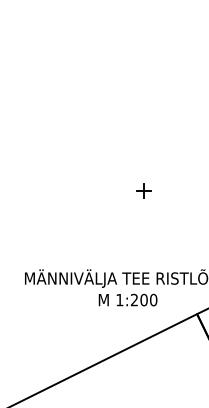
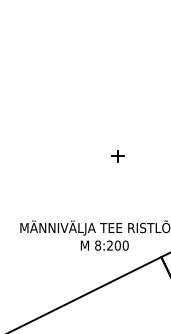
text: (120, 299) -> (98, 245), 1:200 -> 8:200

